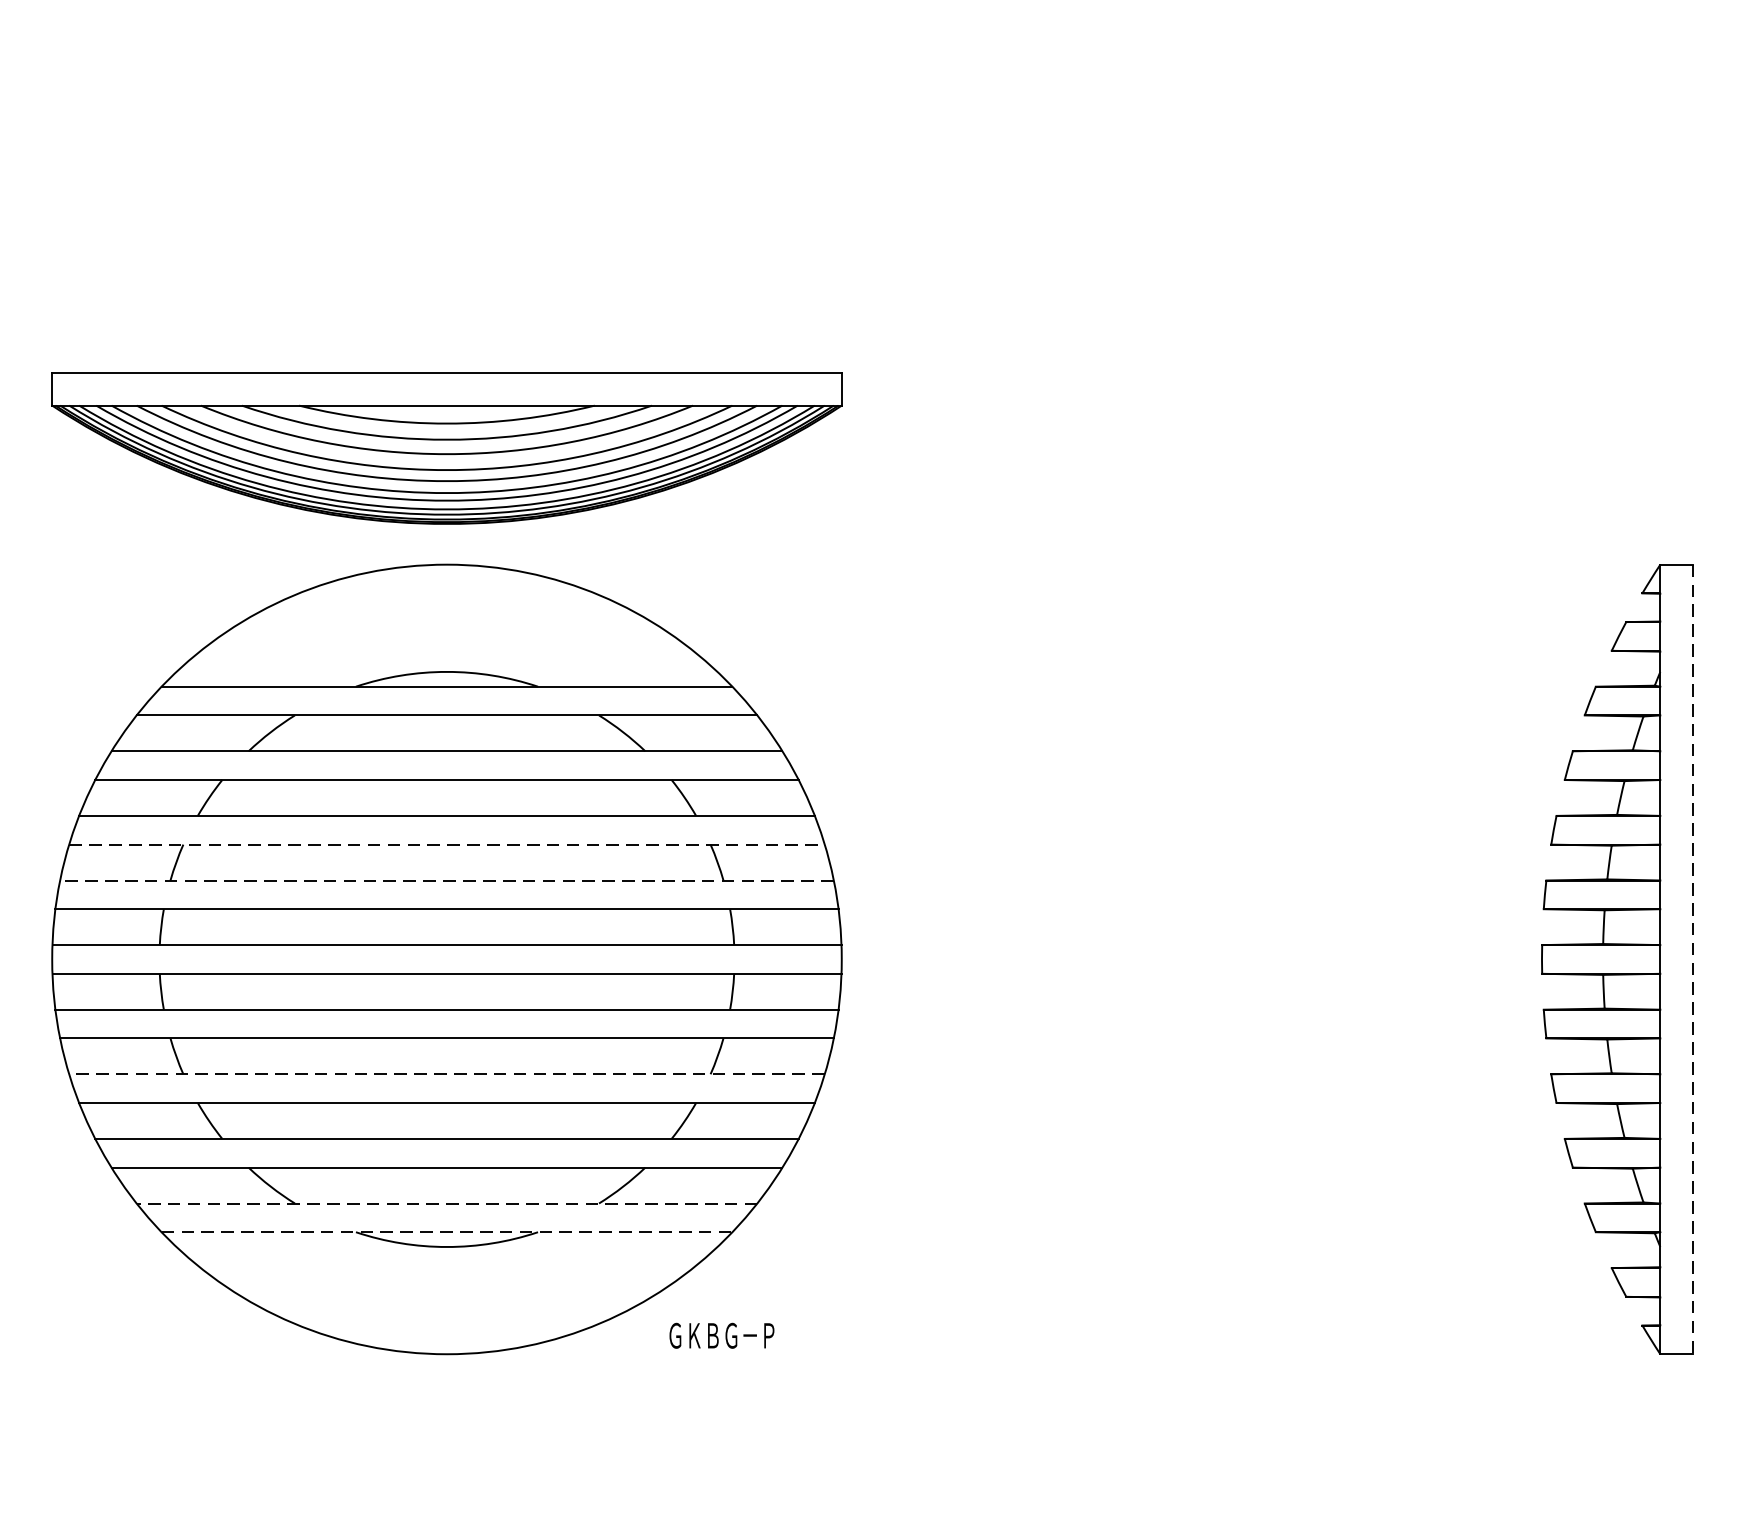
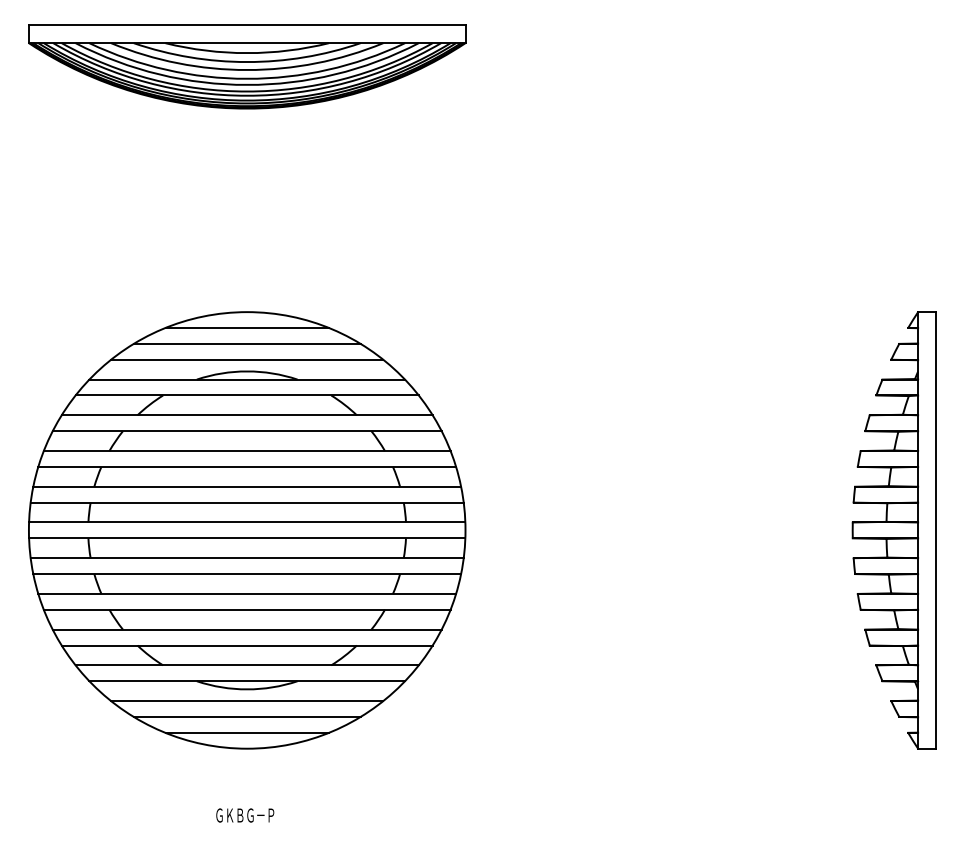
part: (447, 447) -> (247, 66), moved
line: (445, 594) -> (246, 328), added
line: (445, 621) -> (246, 343), added
line: (447, 650) -> (247, 359), added
line: (447, 843) -> (247, 466), dashed -> solid
line: (447, 880) -> (247, 486), dashed -> solid
line: (1693, 959) -> (936, 530), dashed -> solid
line: (447, 1073) -> (247, 593), dashed -> solid
line: (447, 1203) -> (247, 665), dashed -> solid
line: (447, 1232) -> (247, 681), dashed -> solid
line: (447, 1268) -> (247, 701), added
line: (445, 1295) -> (246, 716), added
line: (445, 1324) -> (246, 732), added
text: (722, 1335) -> (245, 815), moved

